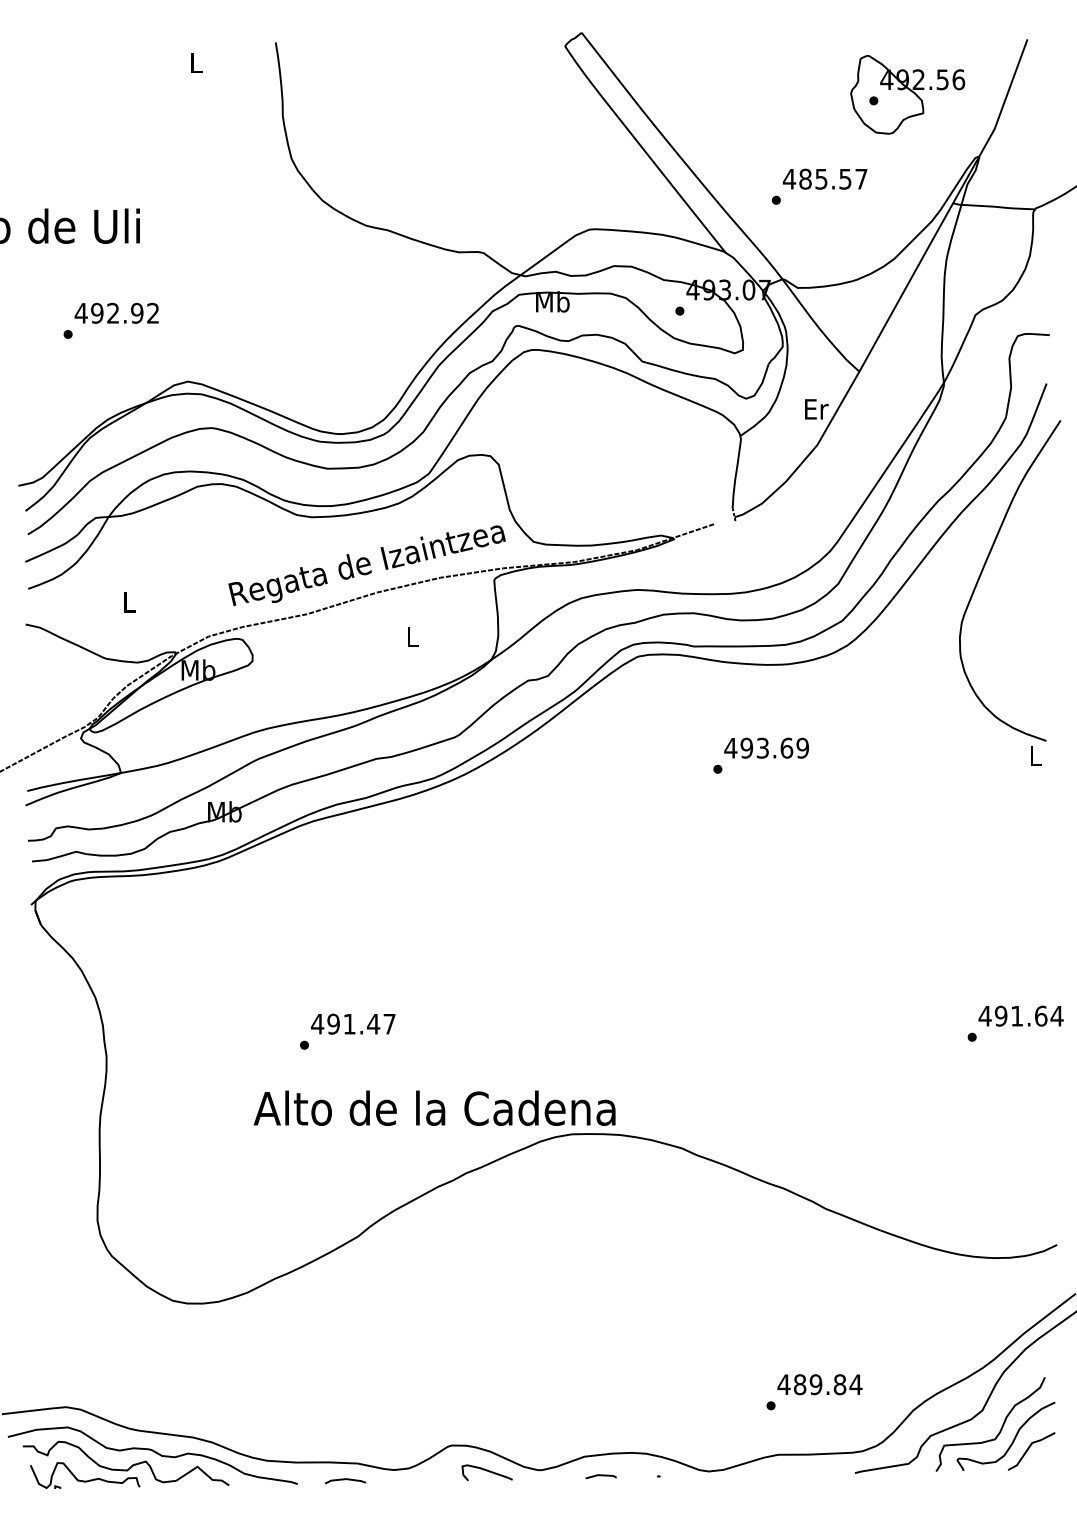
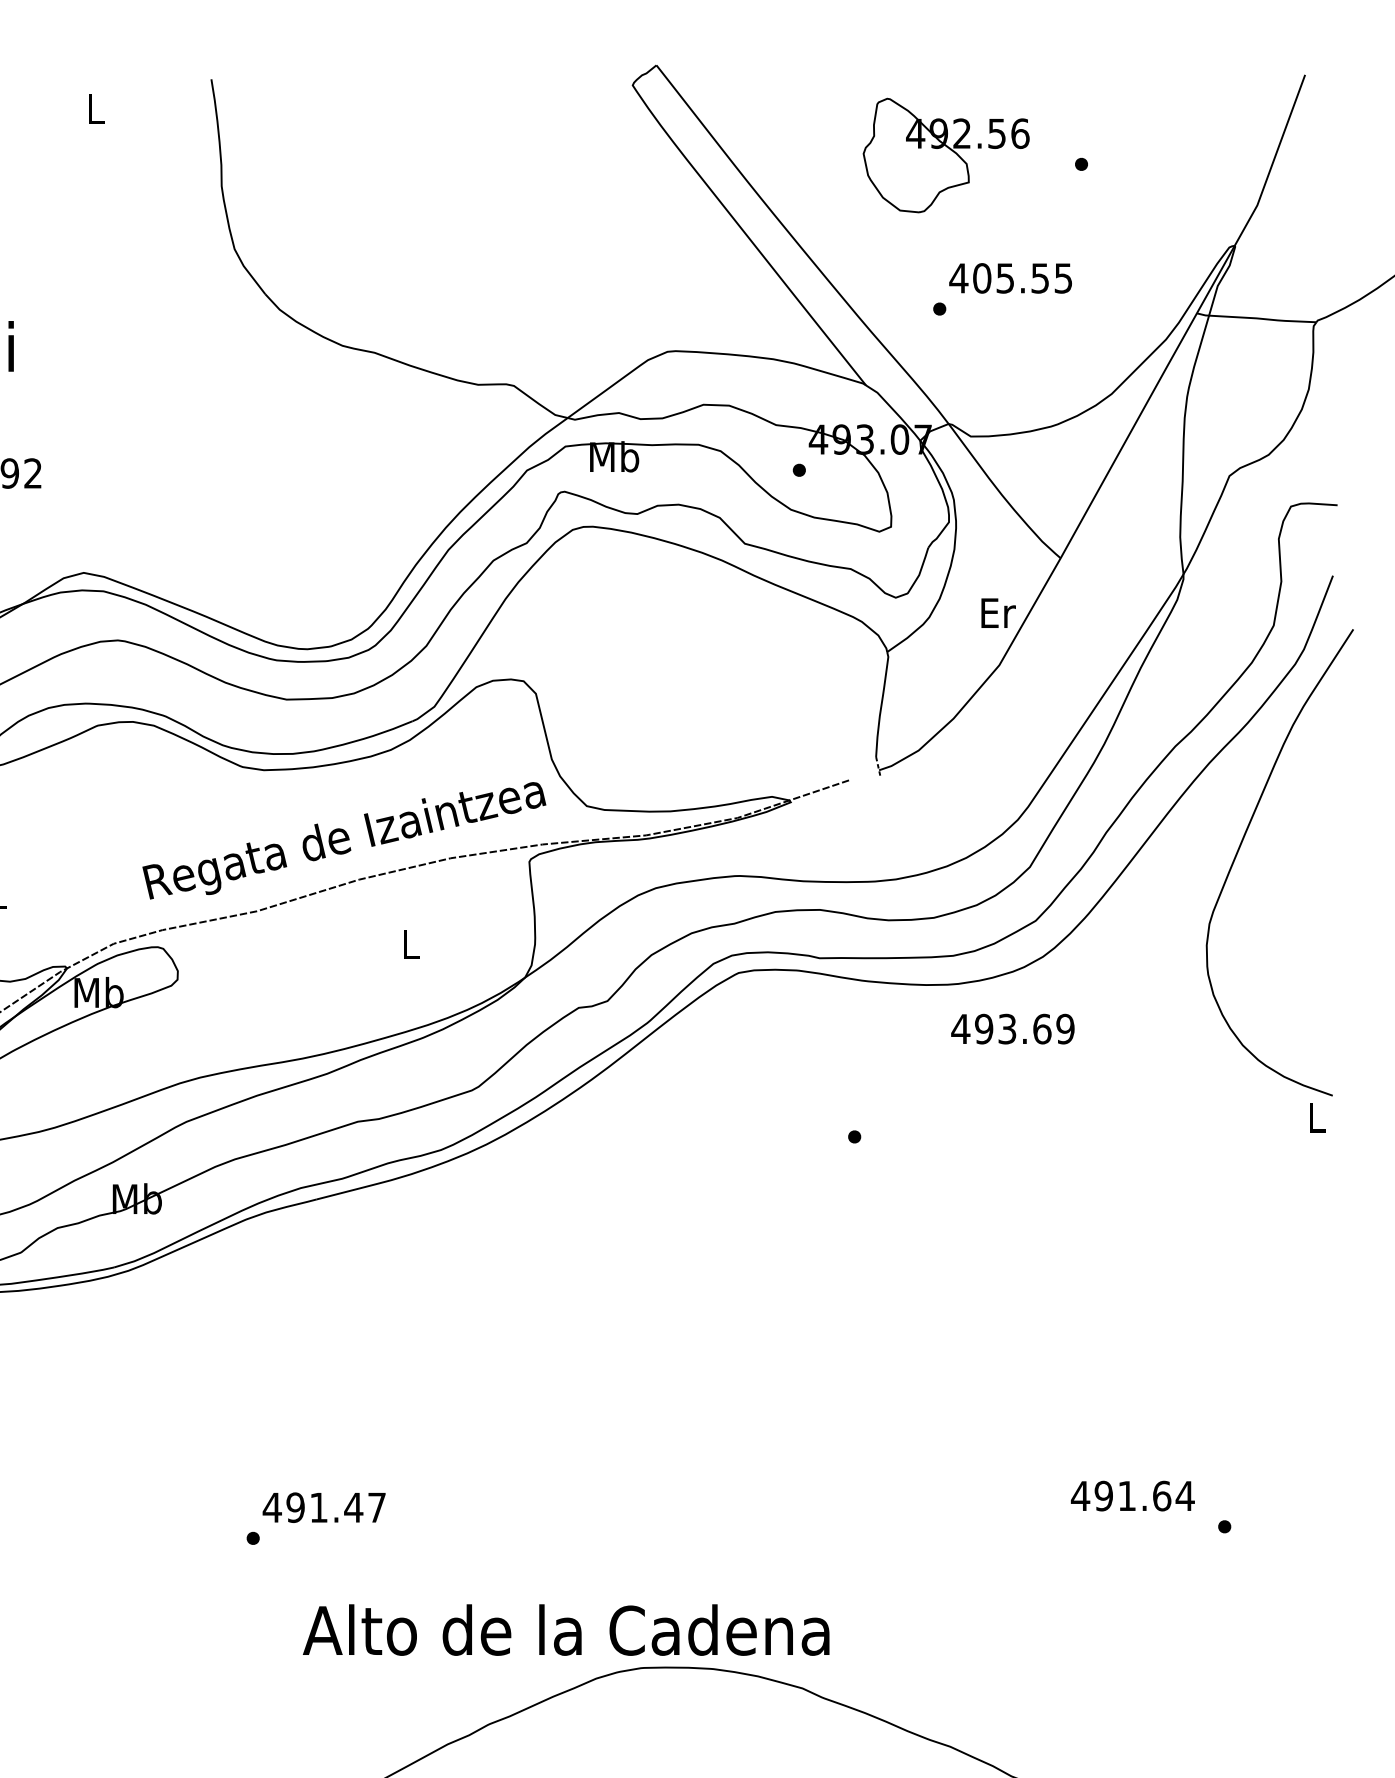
part: (907, 94) -> (945, 155), moved
text: (833, 179) -> (1022, 278), 485.57 -> 405.55
text: (766, 747) -> (1012, 1028), moved
text: (1020, 1015) -> (1132, 1495), moved
text: (434, 1107) -> (566, 1628), moved

